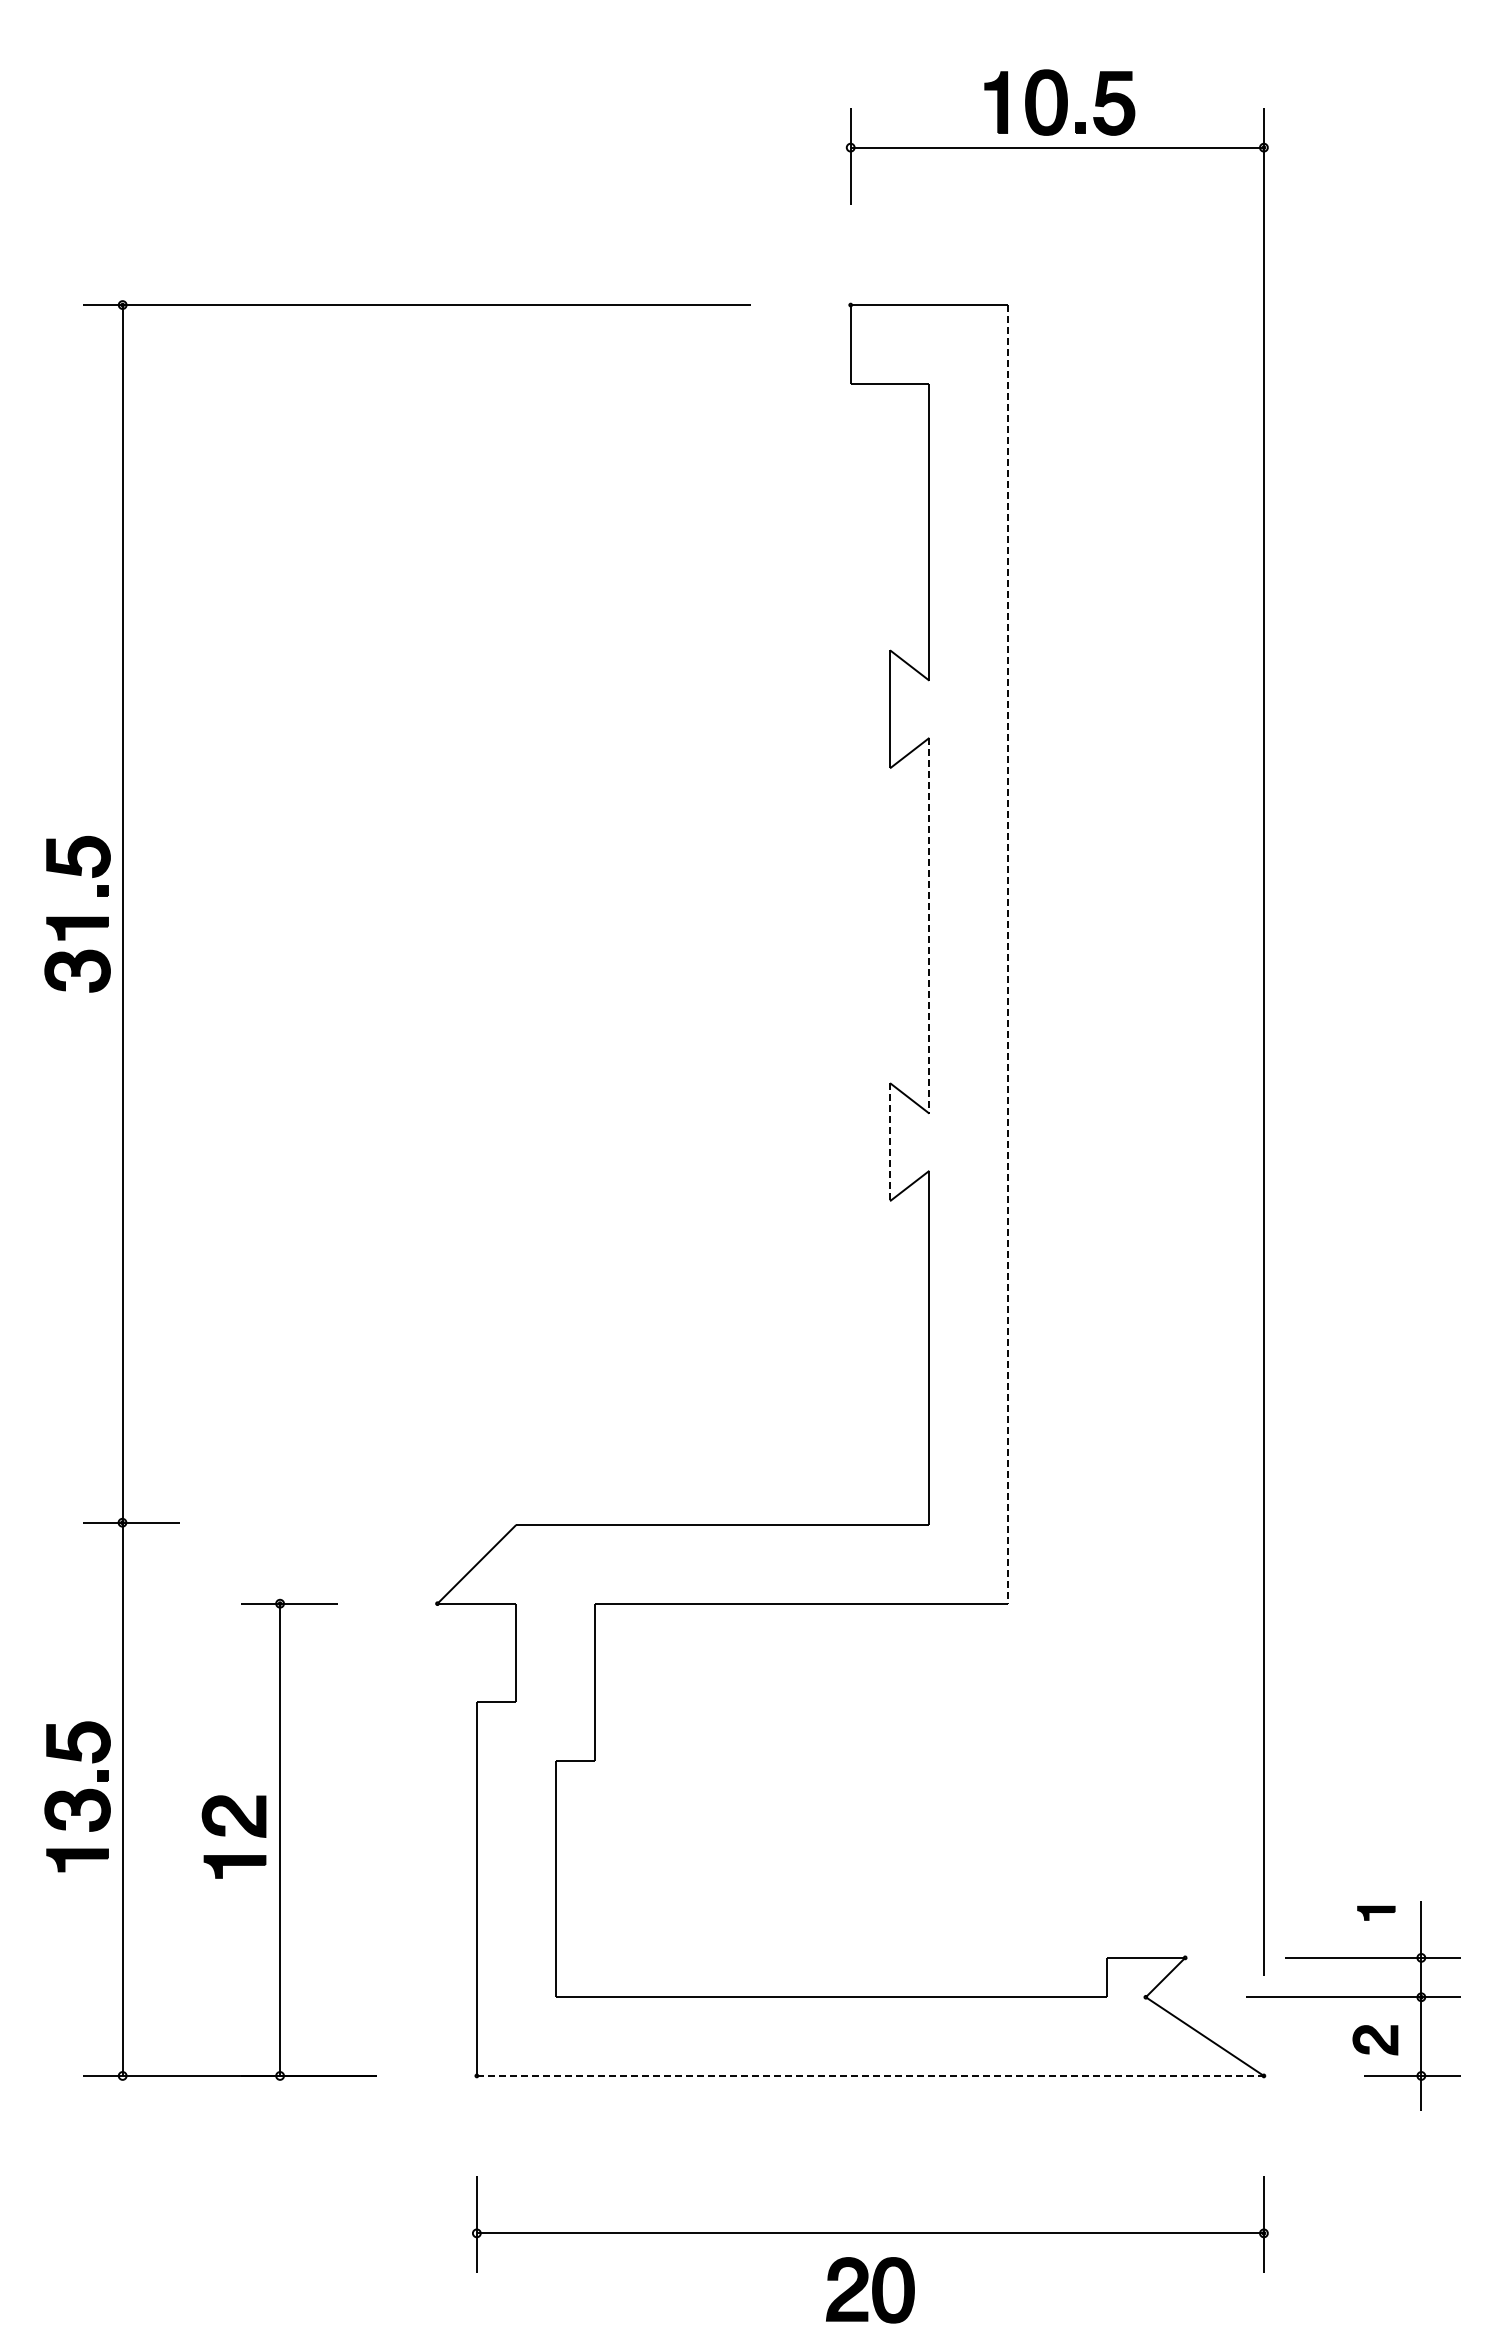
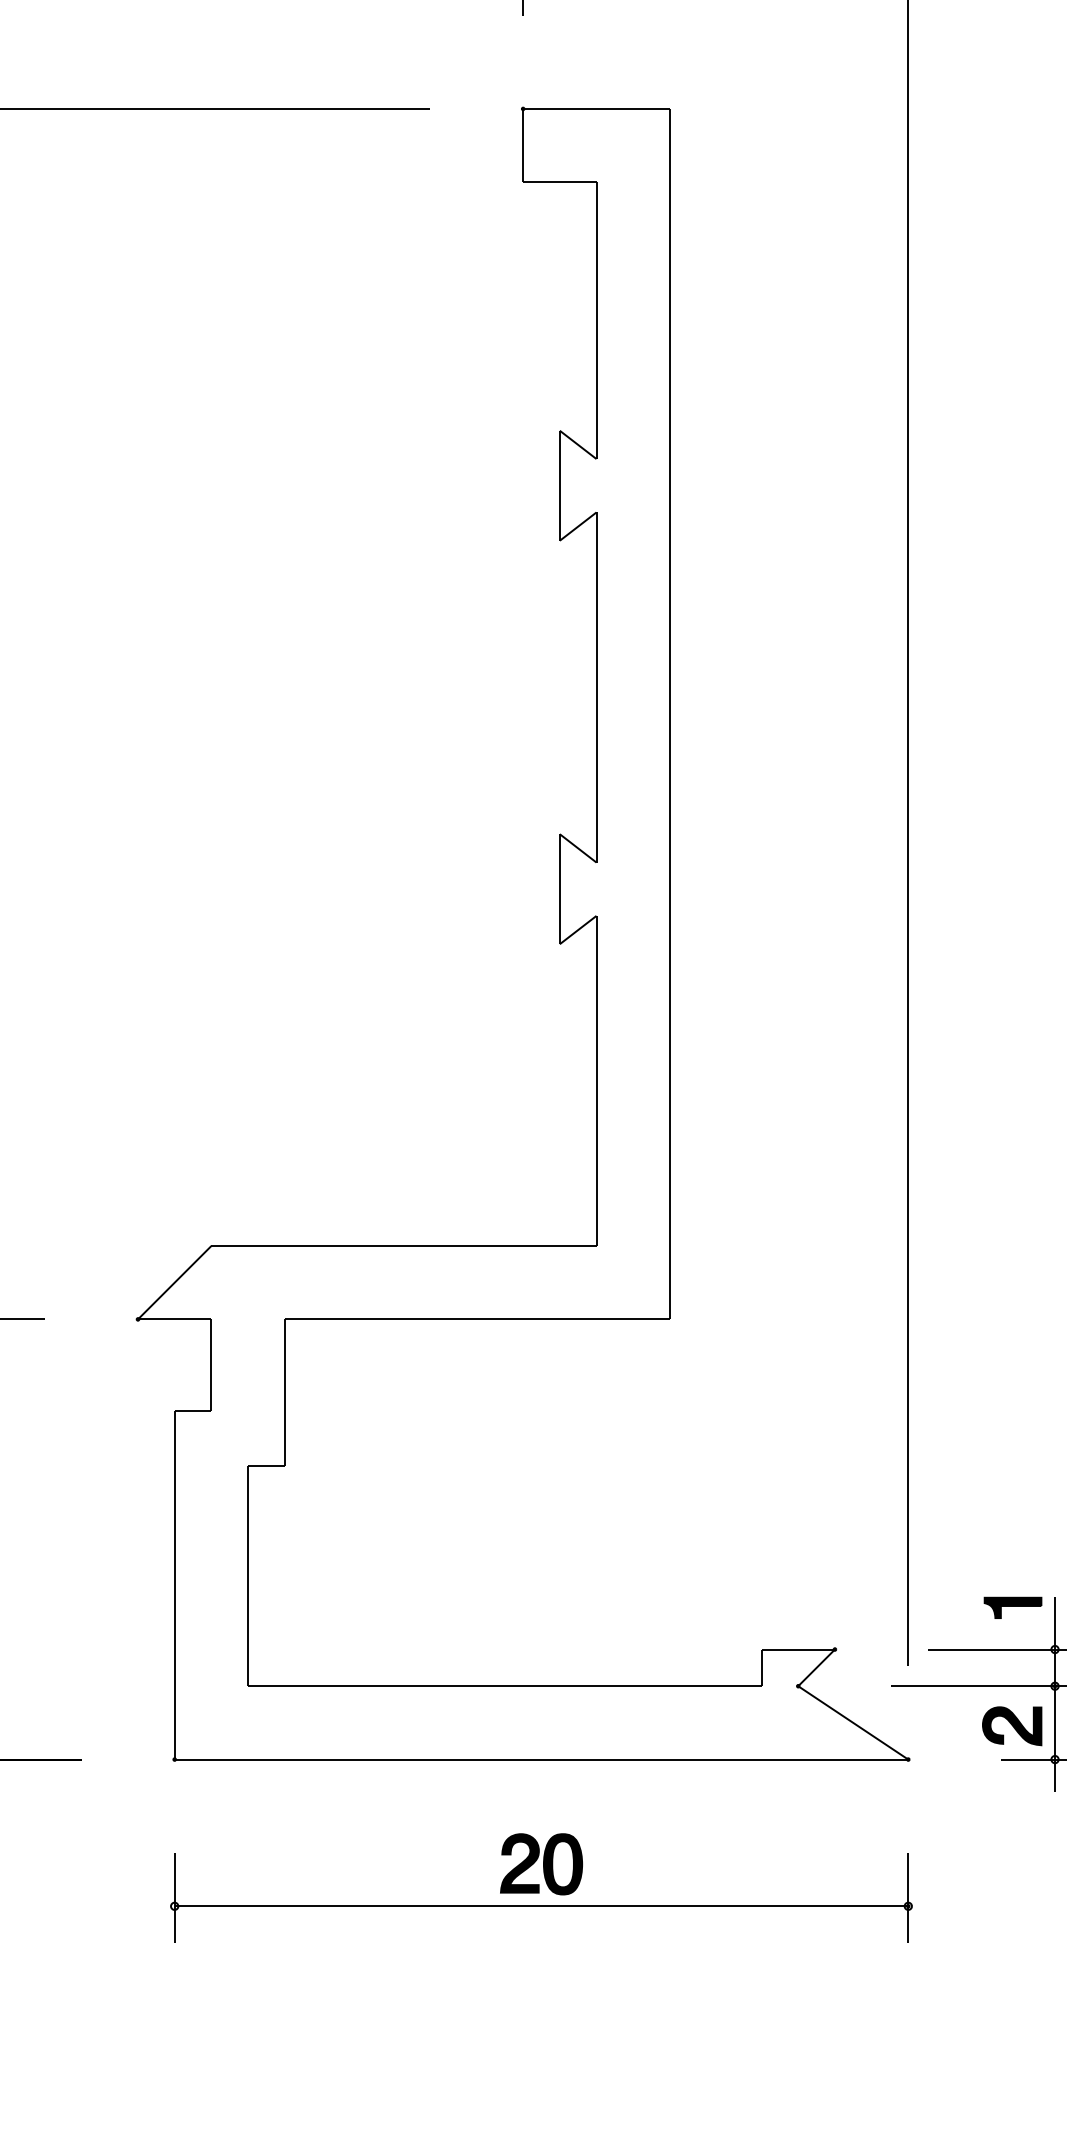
line: (929, 925) -> (596, 687), dashed -> solid
line: (1008, 954) -> (670, 714), dashed -> solid
line: (890, 1142) -> (560, 889), dashed -> solid
part: (1376, 1913) -> (1013, 1608), size x1.67
part: (1375, 2040) -> (1012, 1726), size x1.43
line: (870, 2075) -> (541, 1759), dashed -> solid
part: (870, 2290) -> (541, 1864), moved

